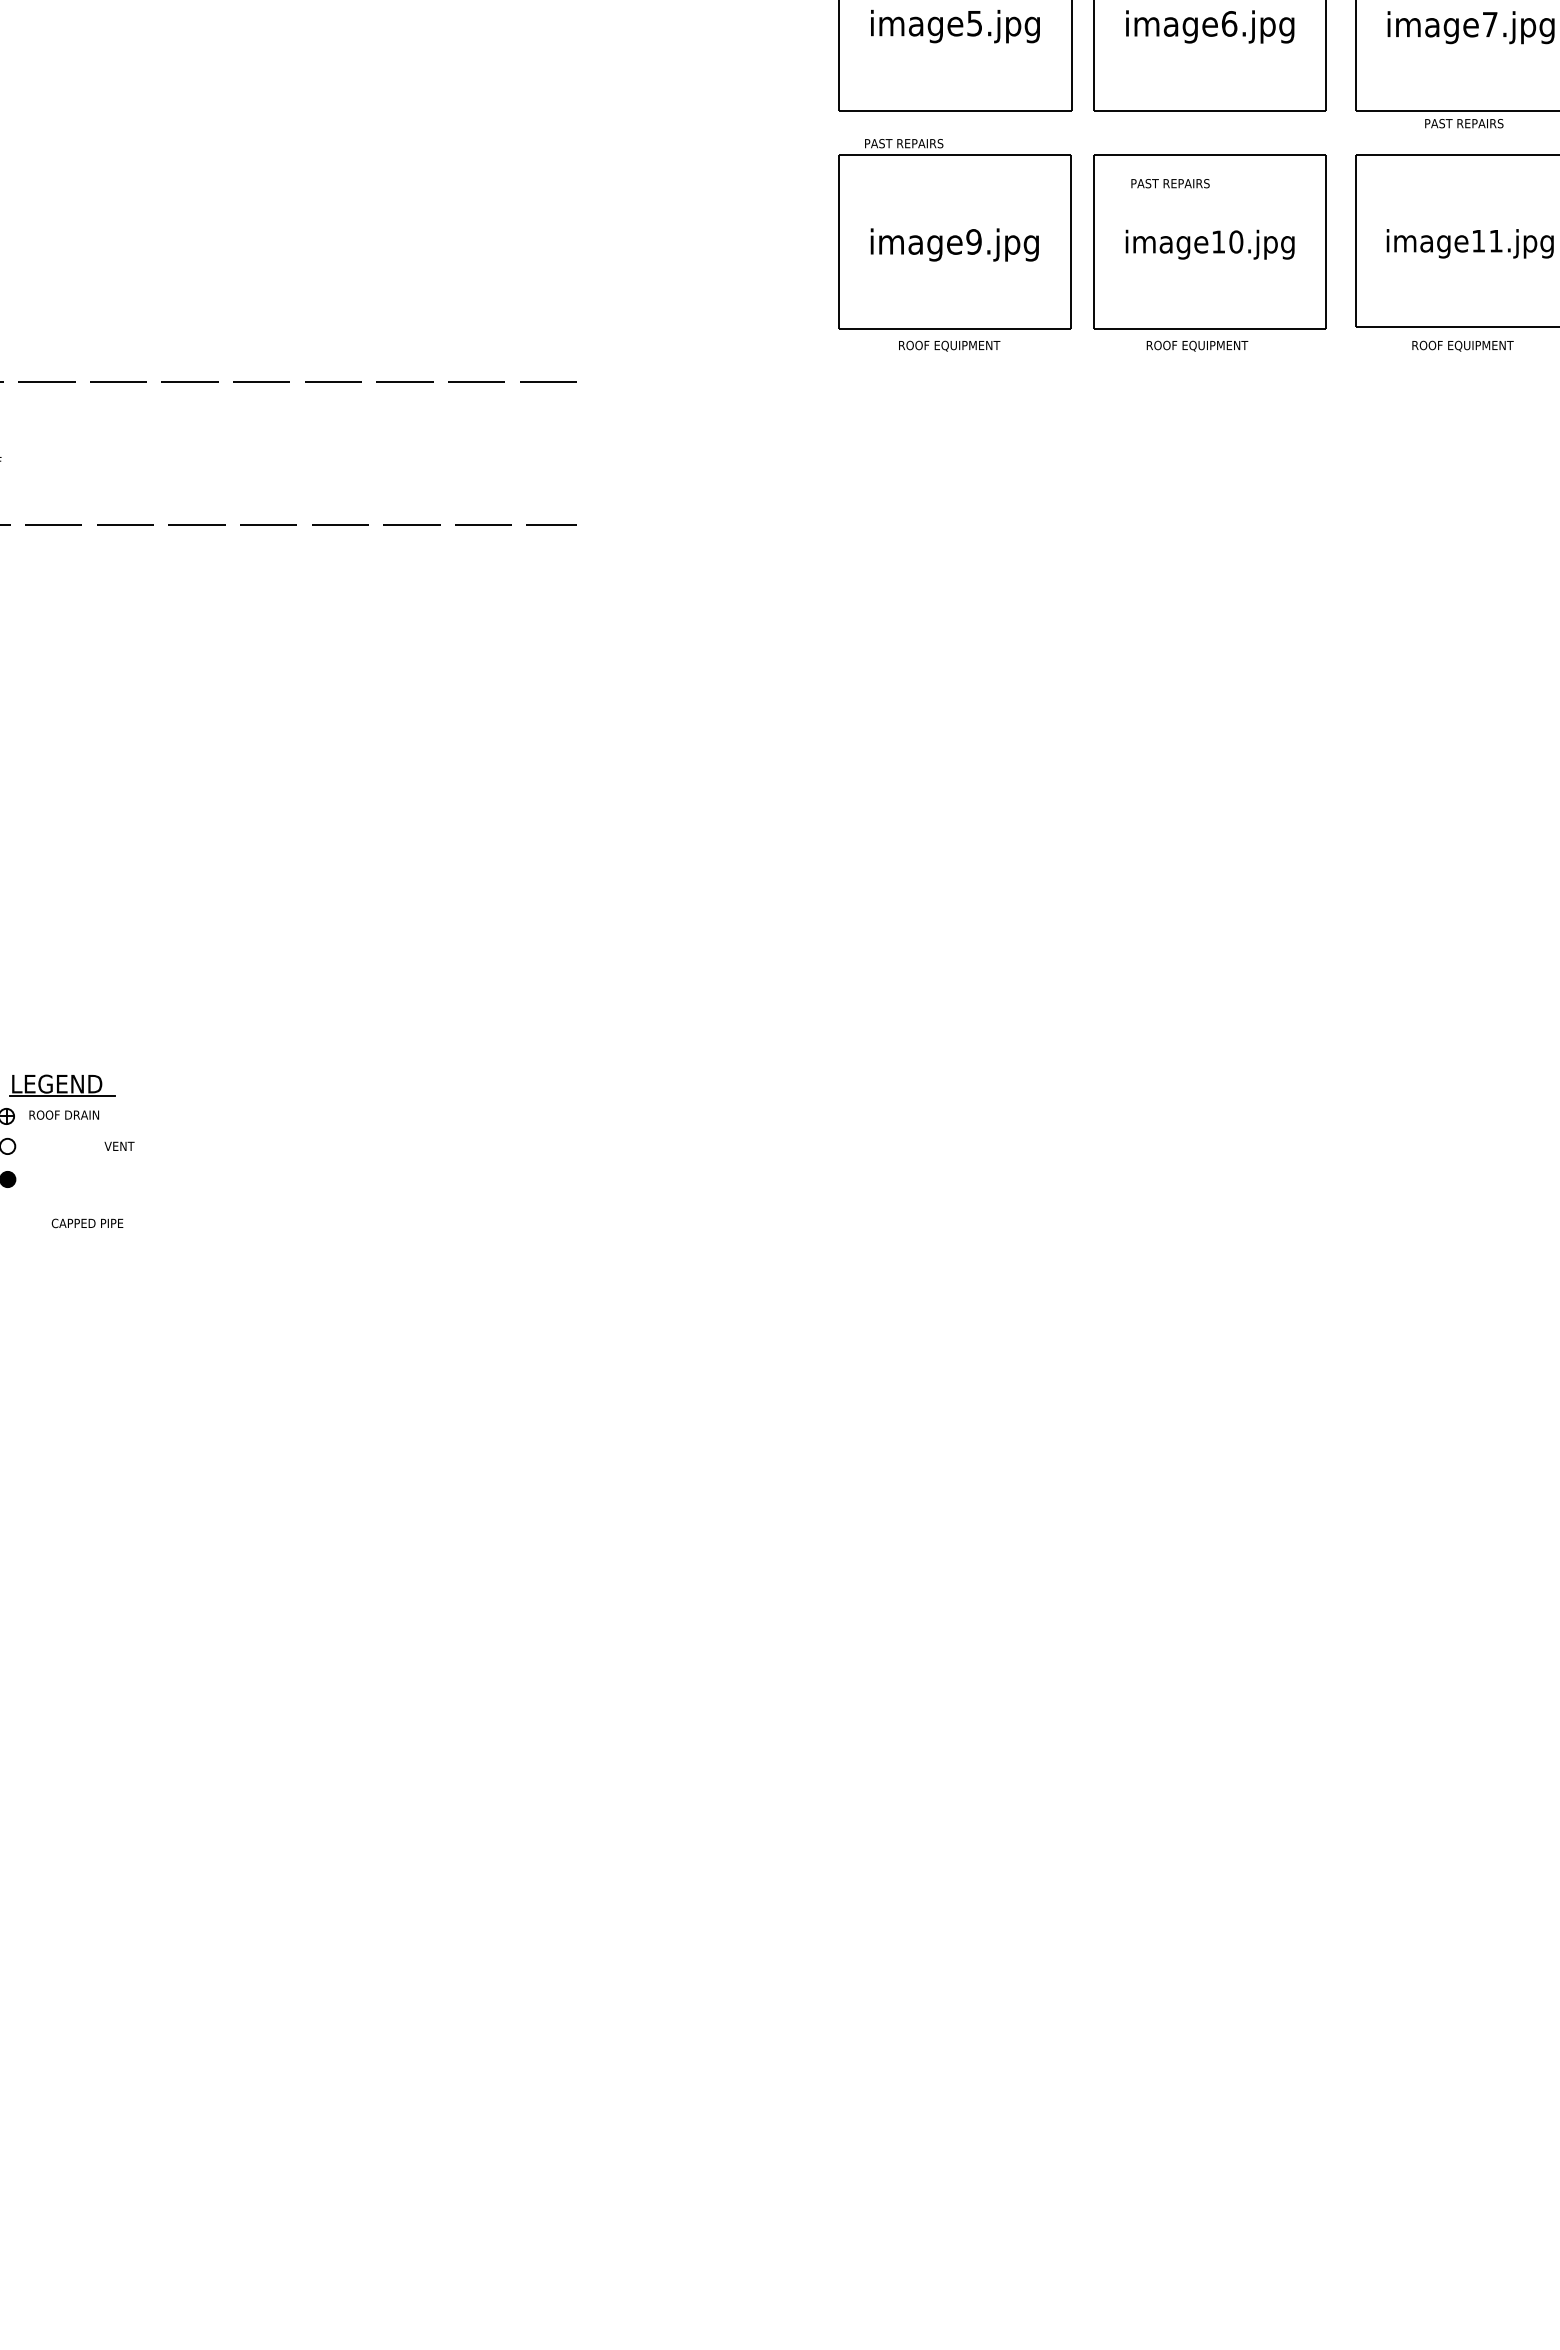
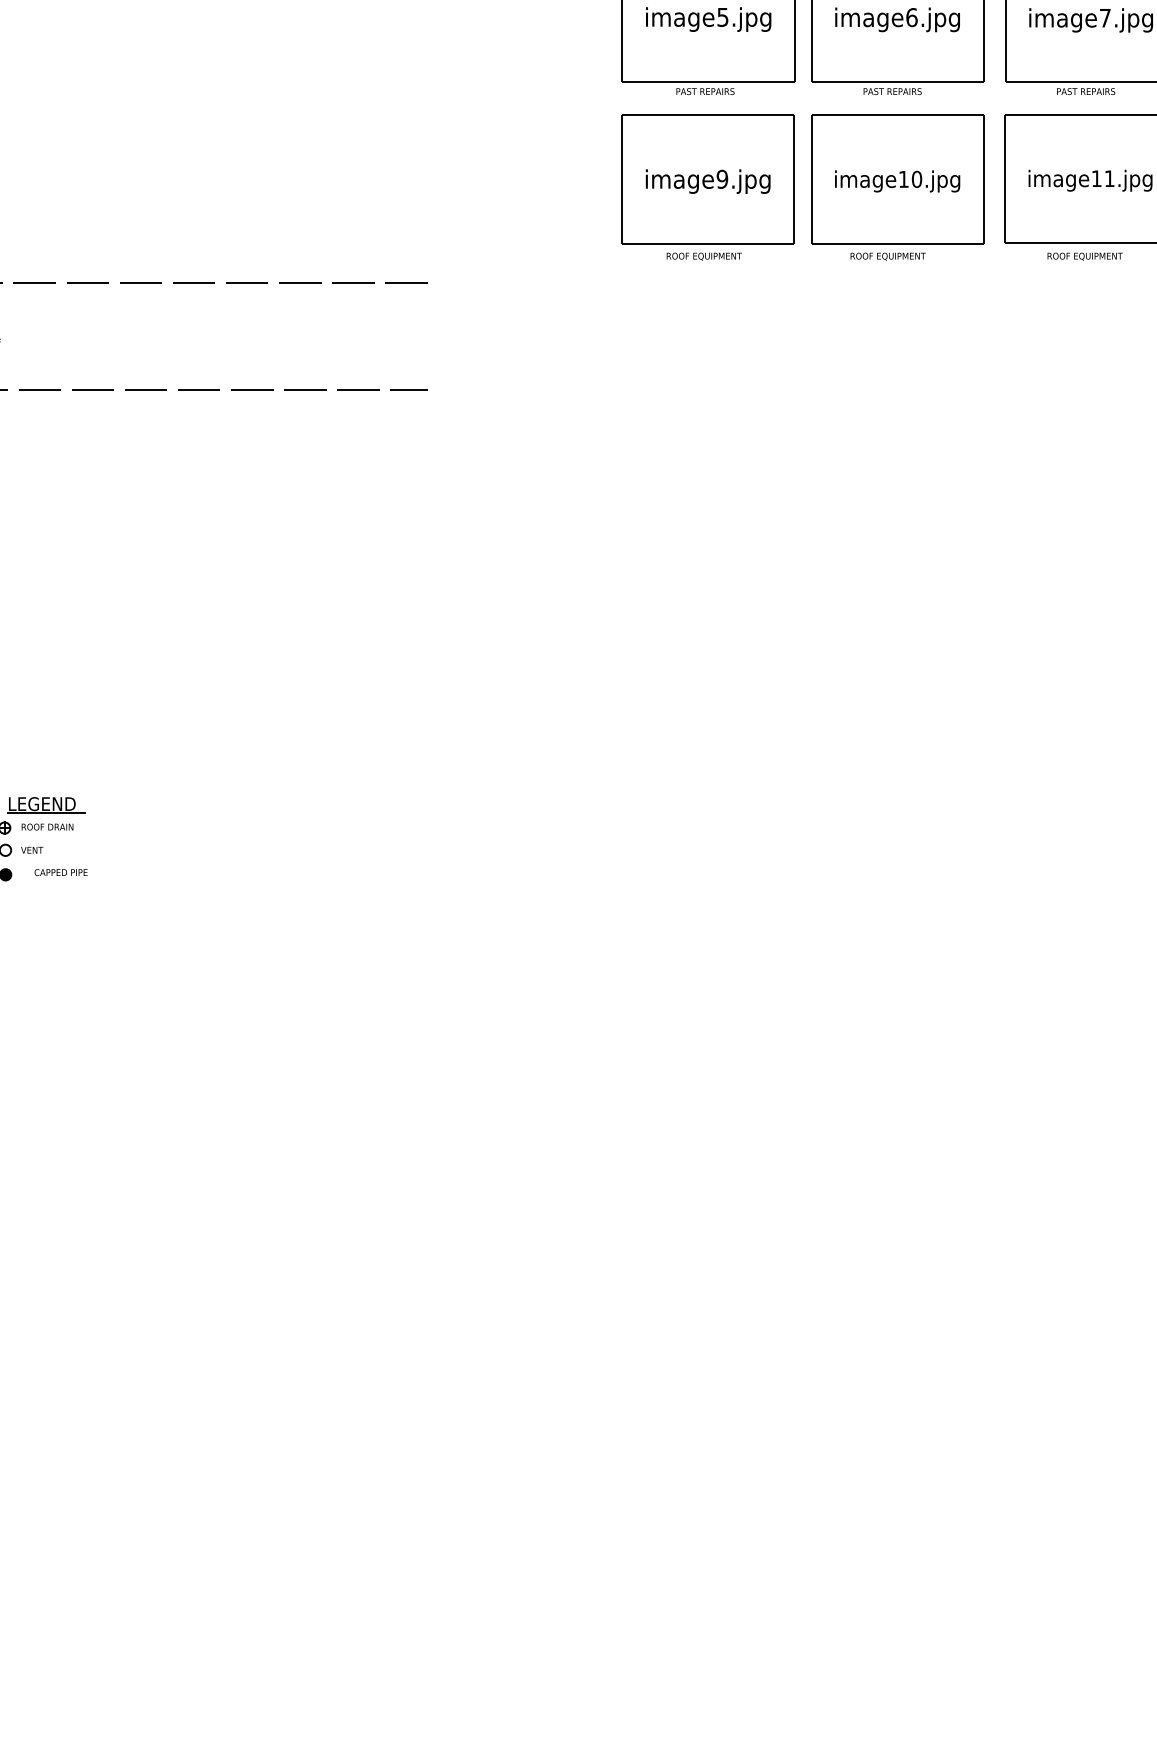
text: (904, 143) -> (705, 91), moved
text: (1170, 183) -> (892, 91), moved
text: (119, 1145) -> (32, 849), moved
text: (87, 1223) -> (61, 872), moved

